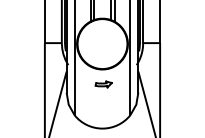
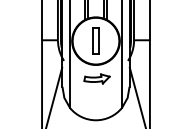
part: (102, 43) -> (96, 40), added
part: (103, 84) -> (96, 79), size x1.67

